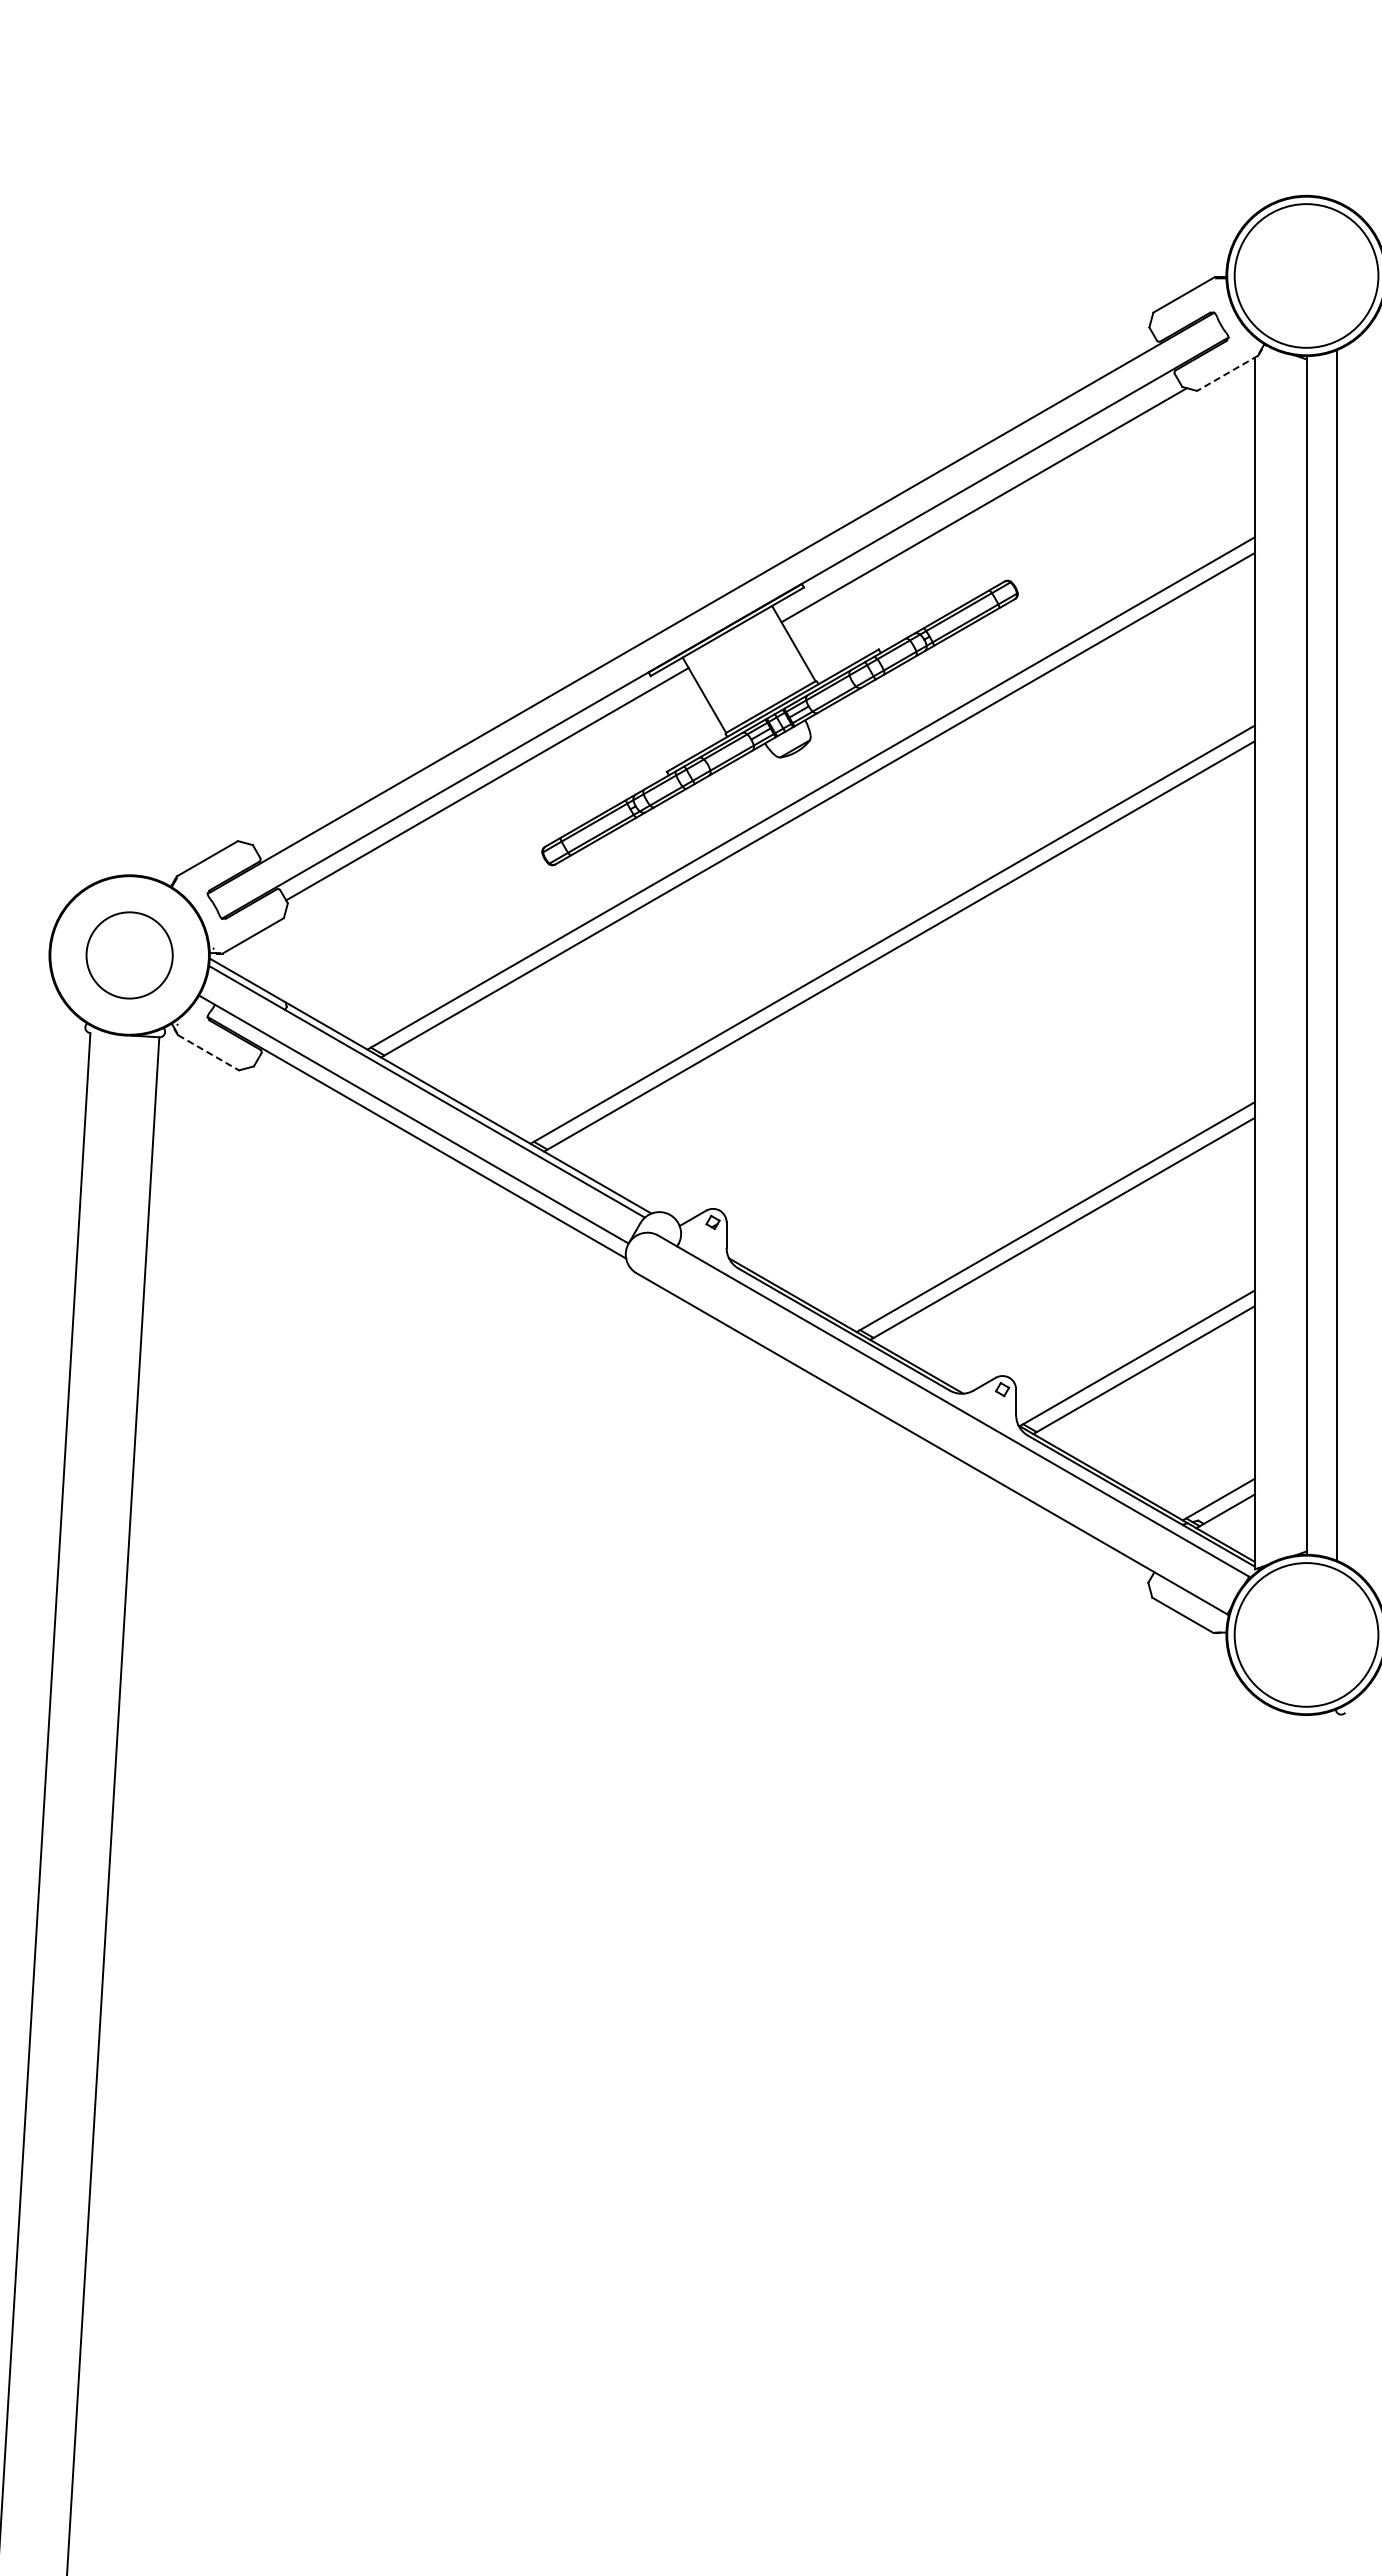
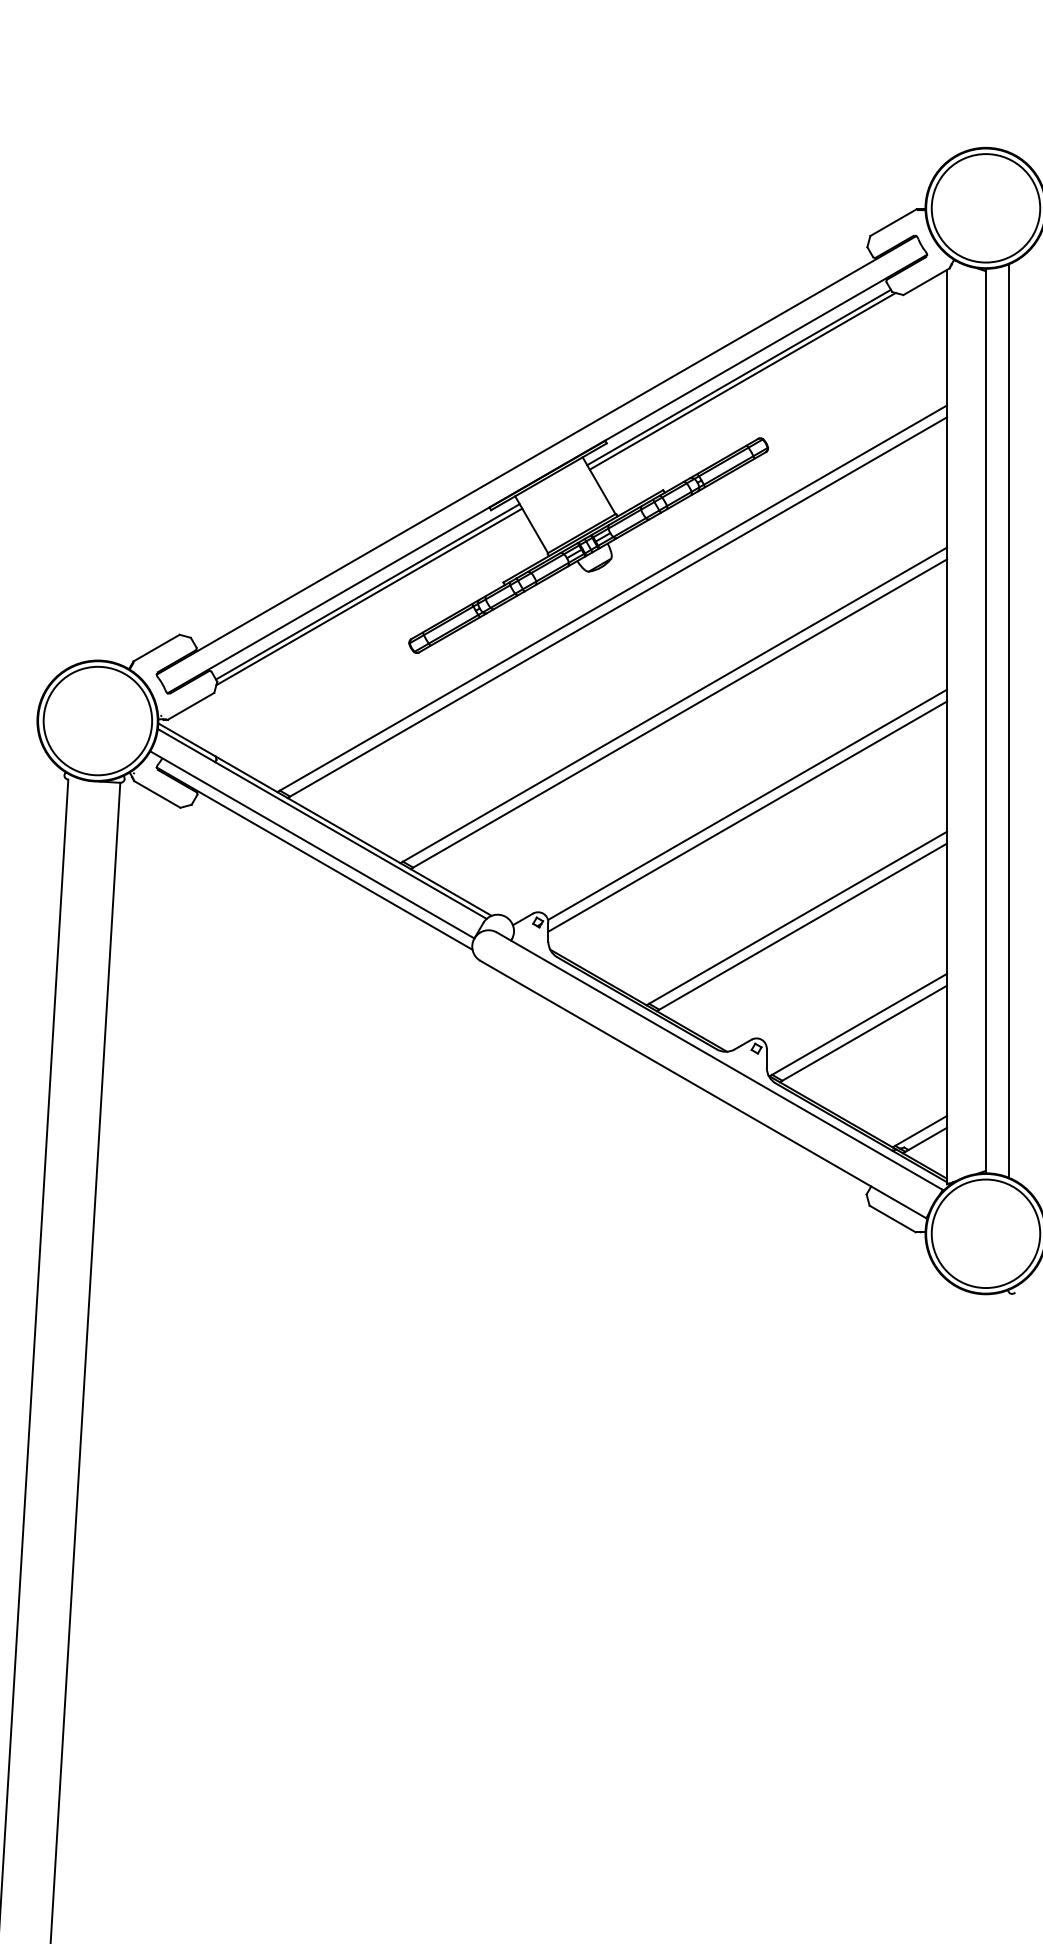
line: (1227, 373) -> (926, 281), dashed -> solid
line: (979, 500) -> (739, 377), added
line: (489, 790) -> (369, 596), added
circle: (129, 955) -> (97, 721), size x1.67
line: (208, 1052) -> (157, 794), dashed -> solid
line: (990, 1066) -> (747, 804), added
line: (990, 1081) -> (747, 816), added

